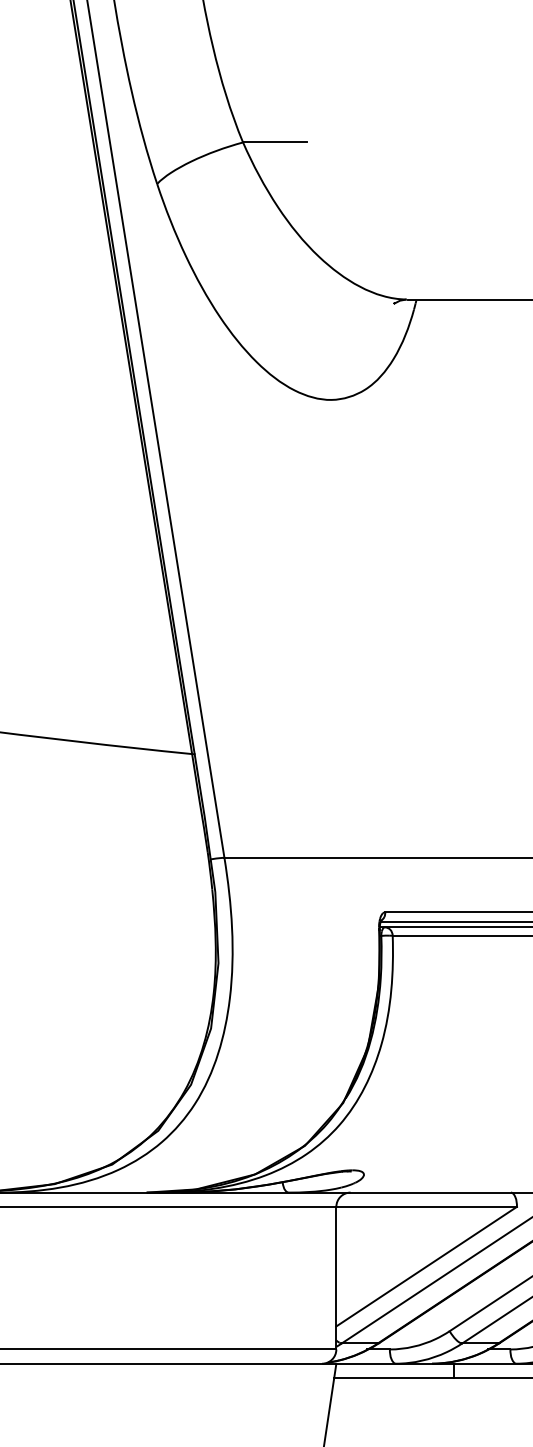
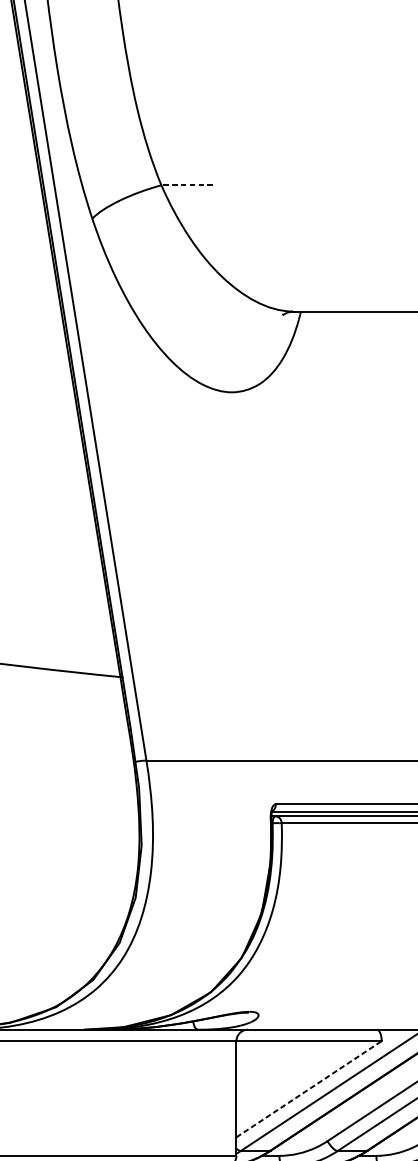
line: (274, 142) -> (186, 185), solid -> dashed
line: (427, 1266) -> (309, 1089), solid -> dashed

